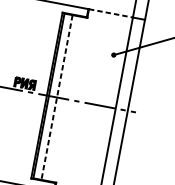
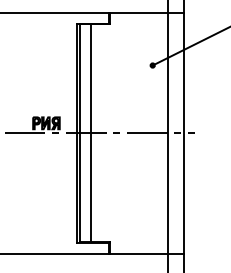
line: (111, 13) -> (139, 13), dashed -> solid
line: (56, 97) -> (90, 133), dashed -> solid

